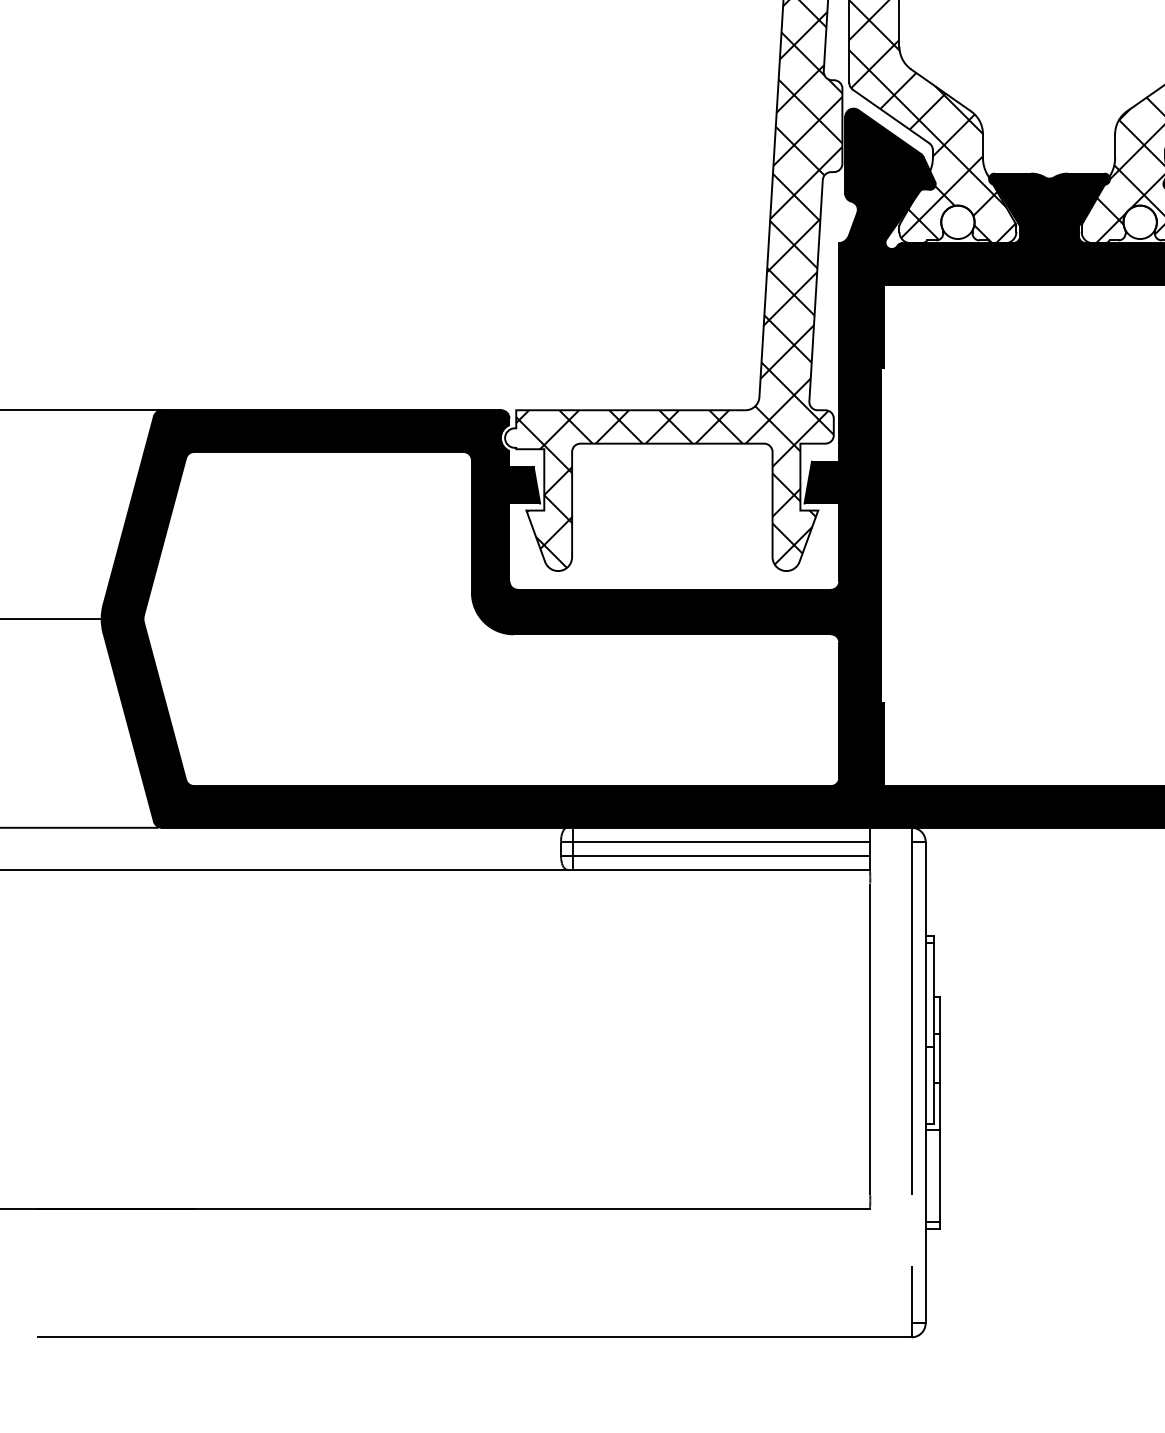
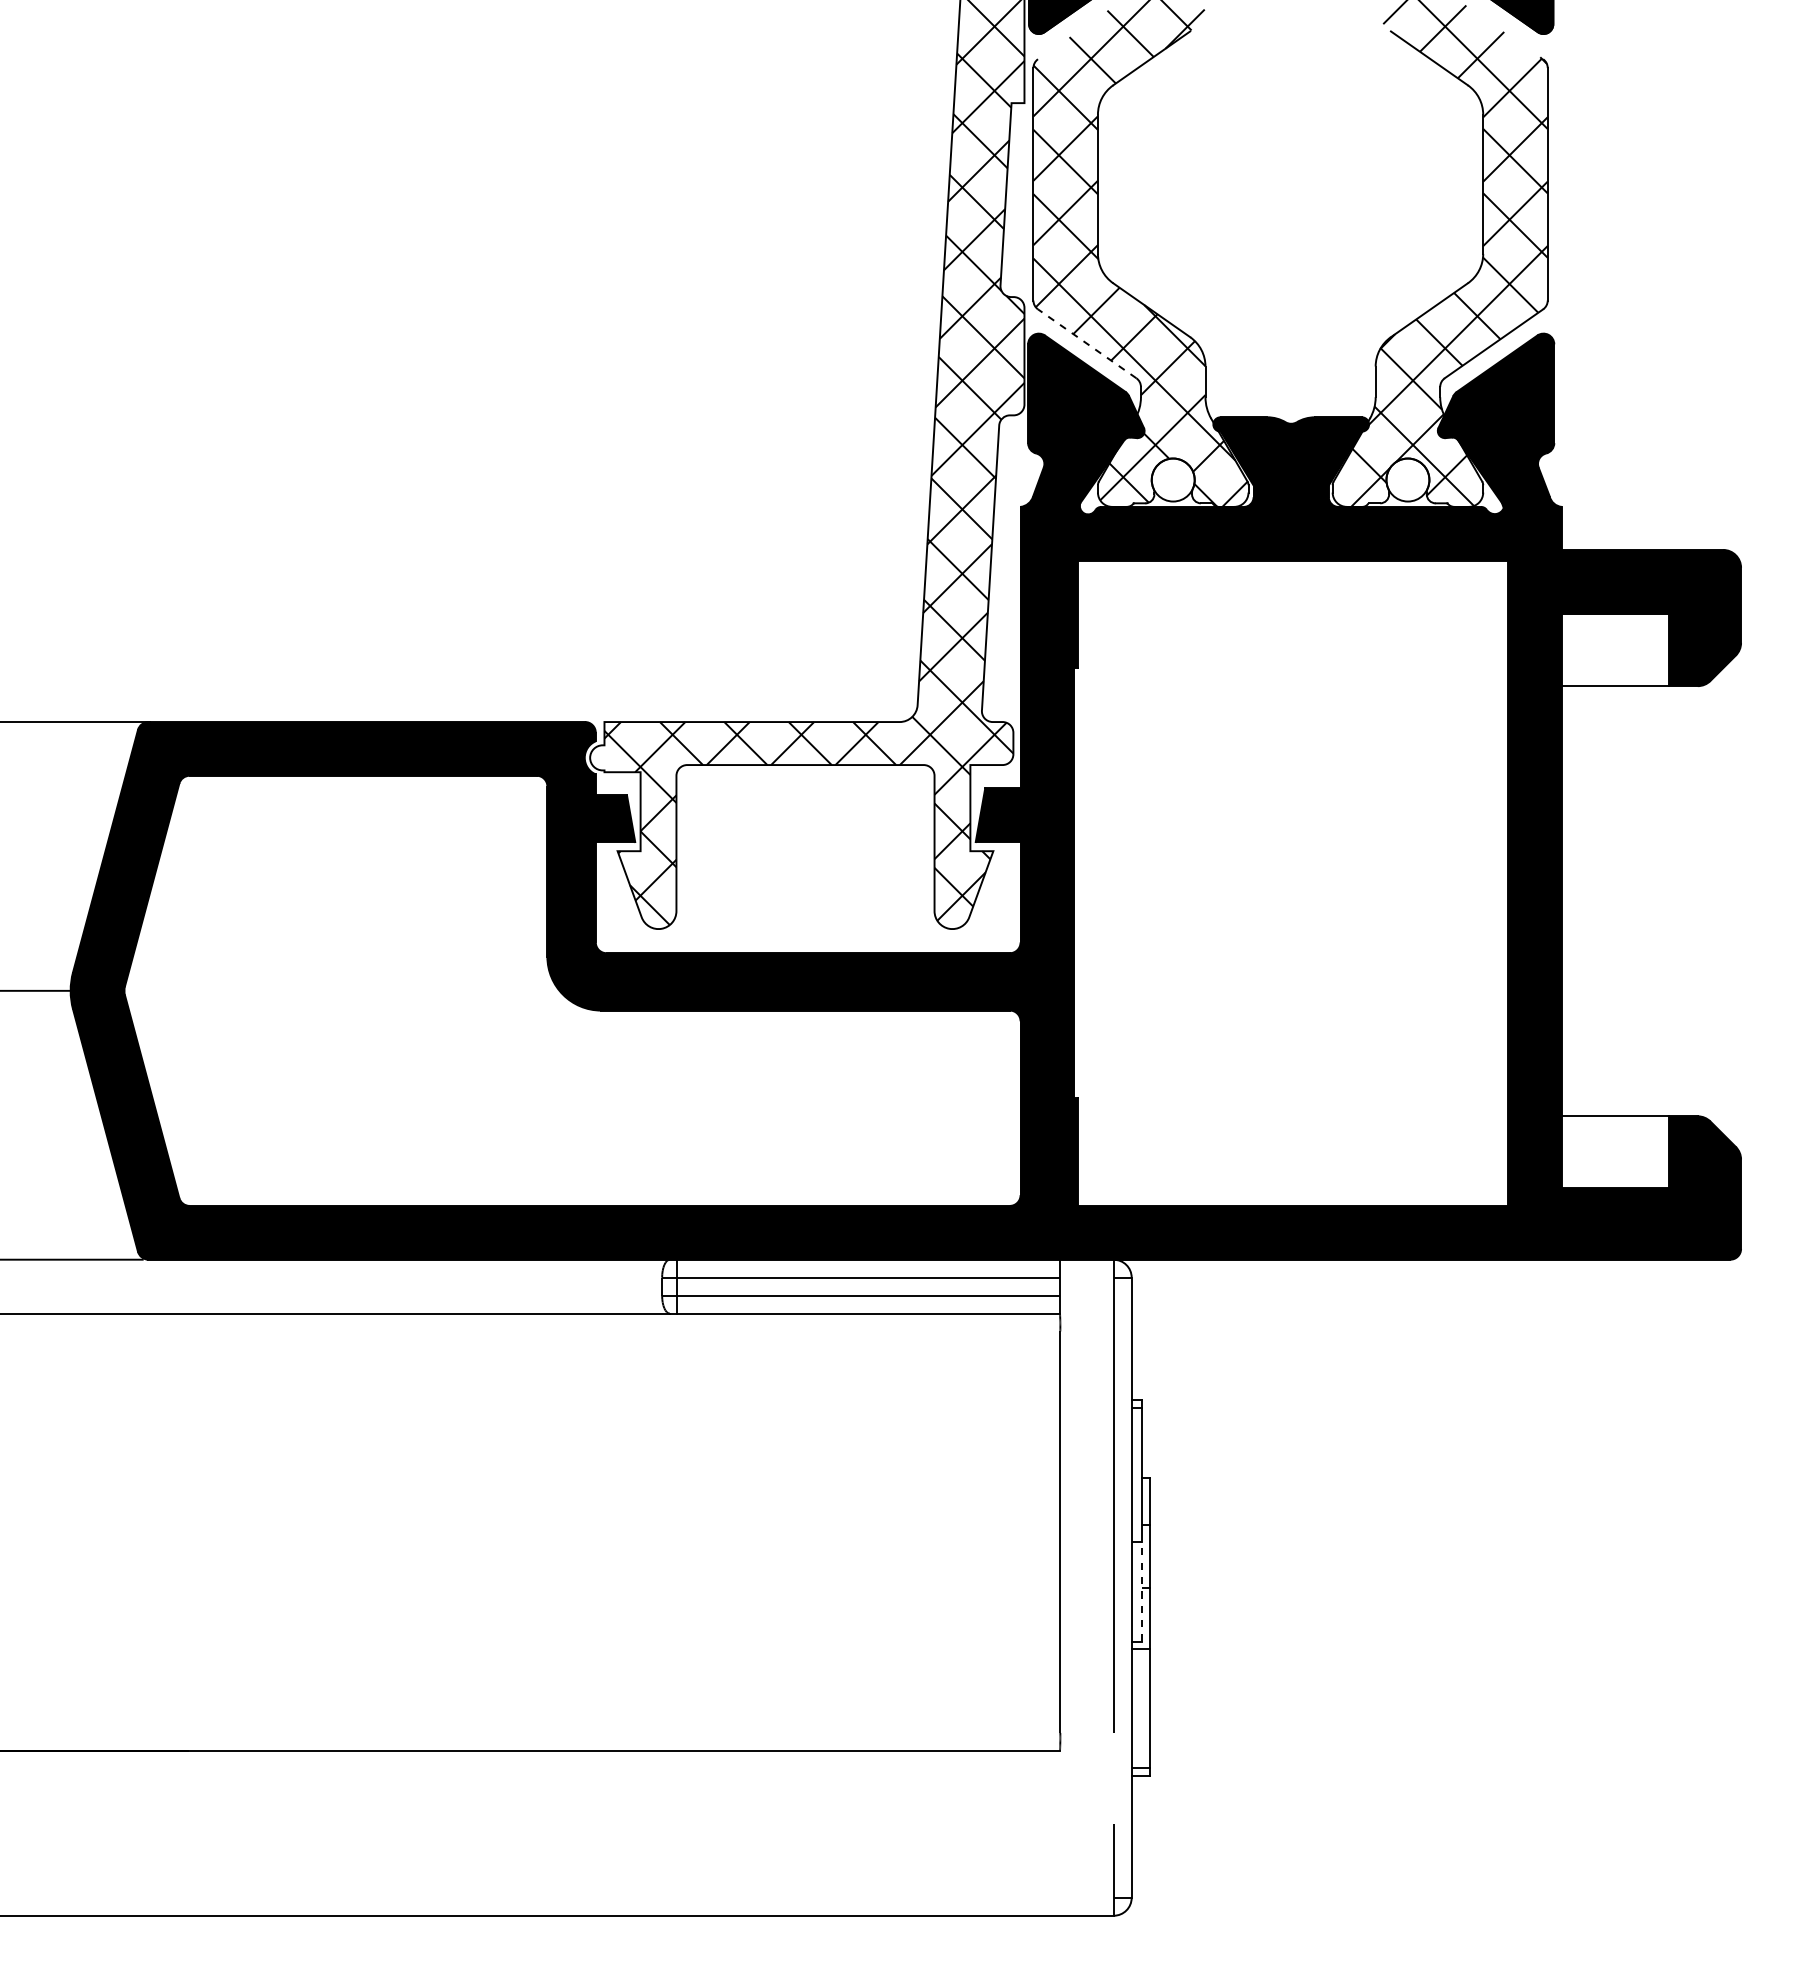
line: (890, 116) -> (1086, 343), solid -> dashed
line: (934, 1085) -> (1142, 1591), solid -> dashed

